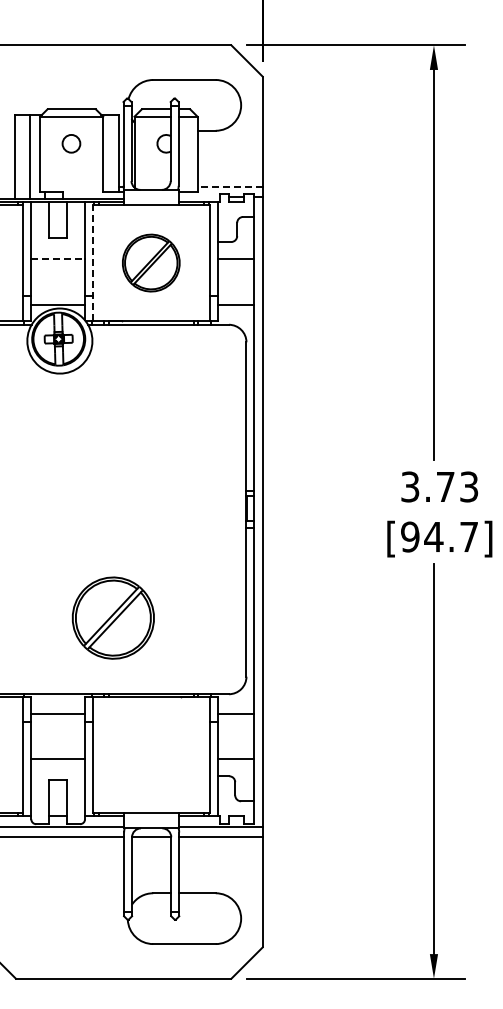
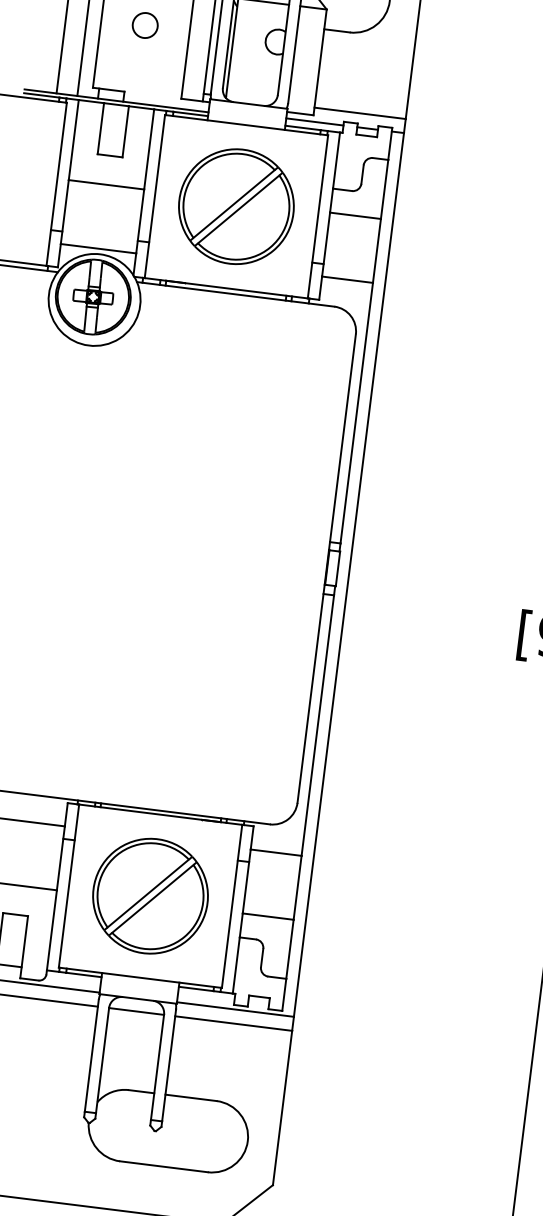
line: (230, 186) -> (360, 113), dashed -> solid
line: (198, 196) -> (314, 121), added
line: (58, 259) -> (106, 185), dashed -> solid
line: (93, 262) -> (155, 195), dashed -> solid
part: (150, 262) -> (235, 205), size x1.43
part: (112, 617) -> (149, 895), moved

